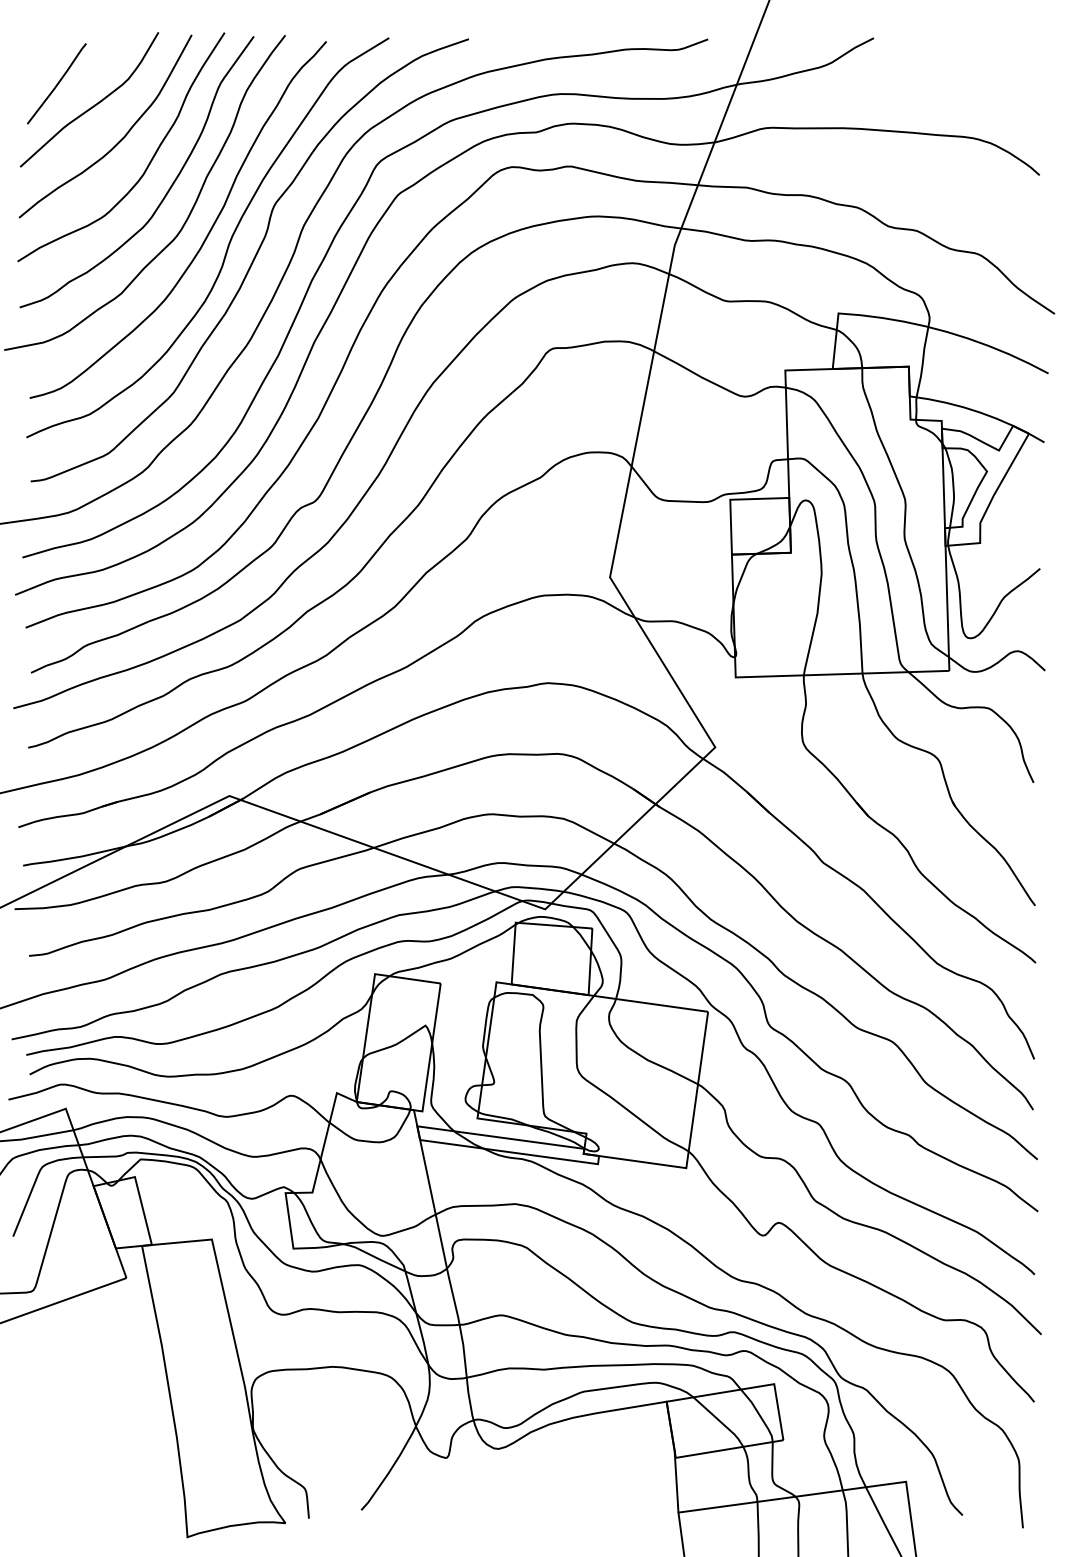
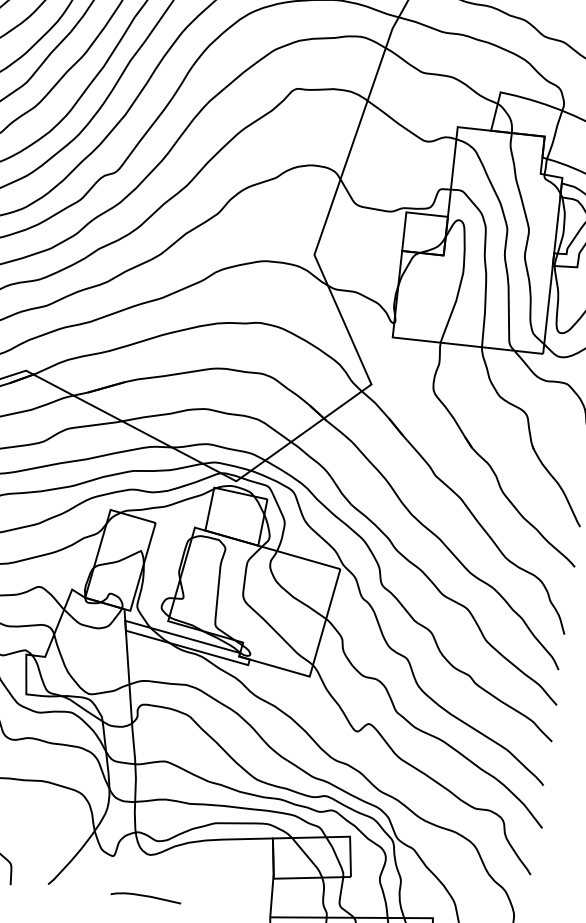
curve: (500, 1508) -> (145, 896), added

